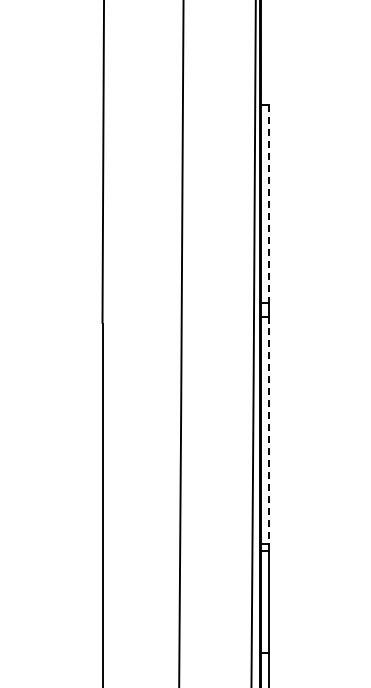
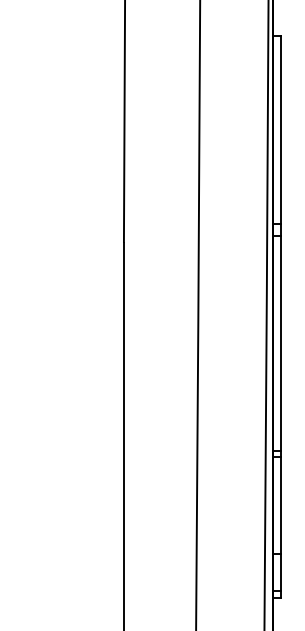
line: (268, 204) -> (280, 130), dashed -> solid
line: (268, 430) -> (280, 343), dashed -> solid

